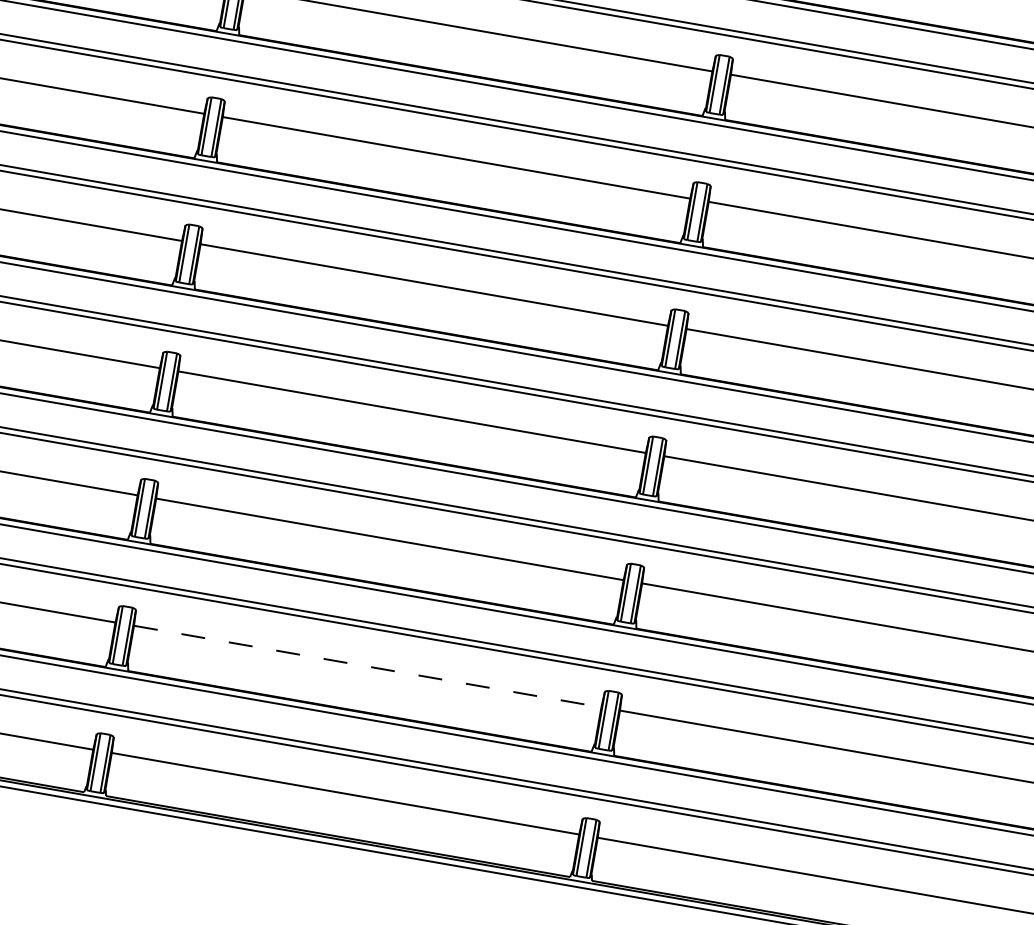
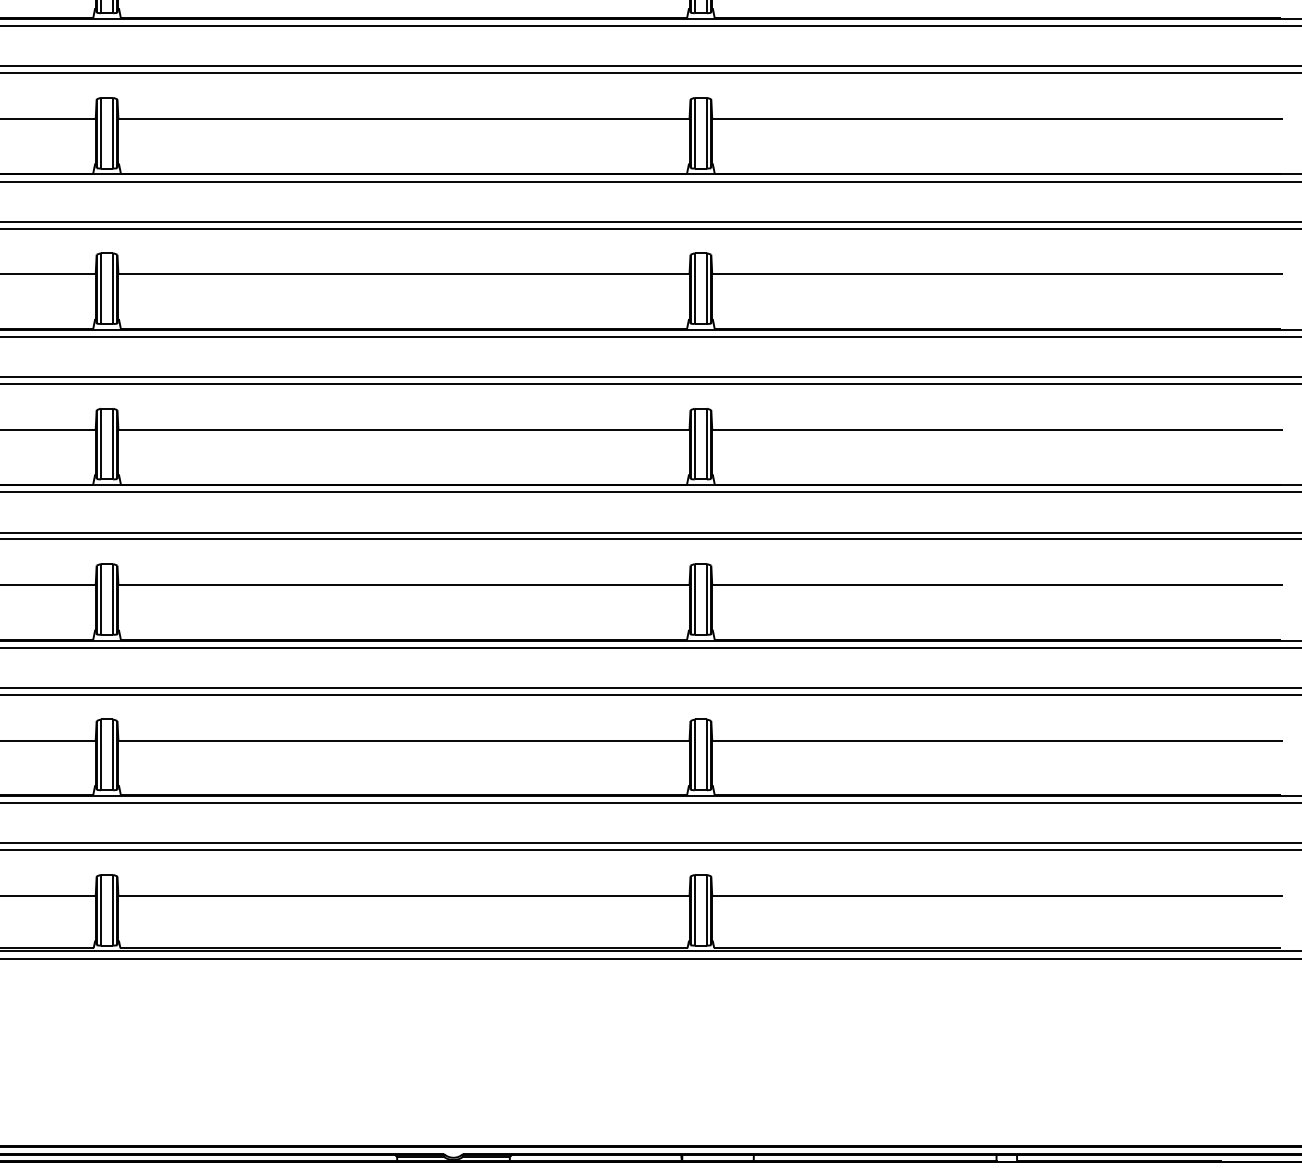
line: (367, 666) -> (403, 740), dashed -> solid

